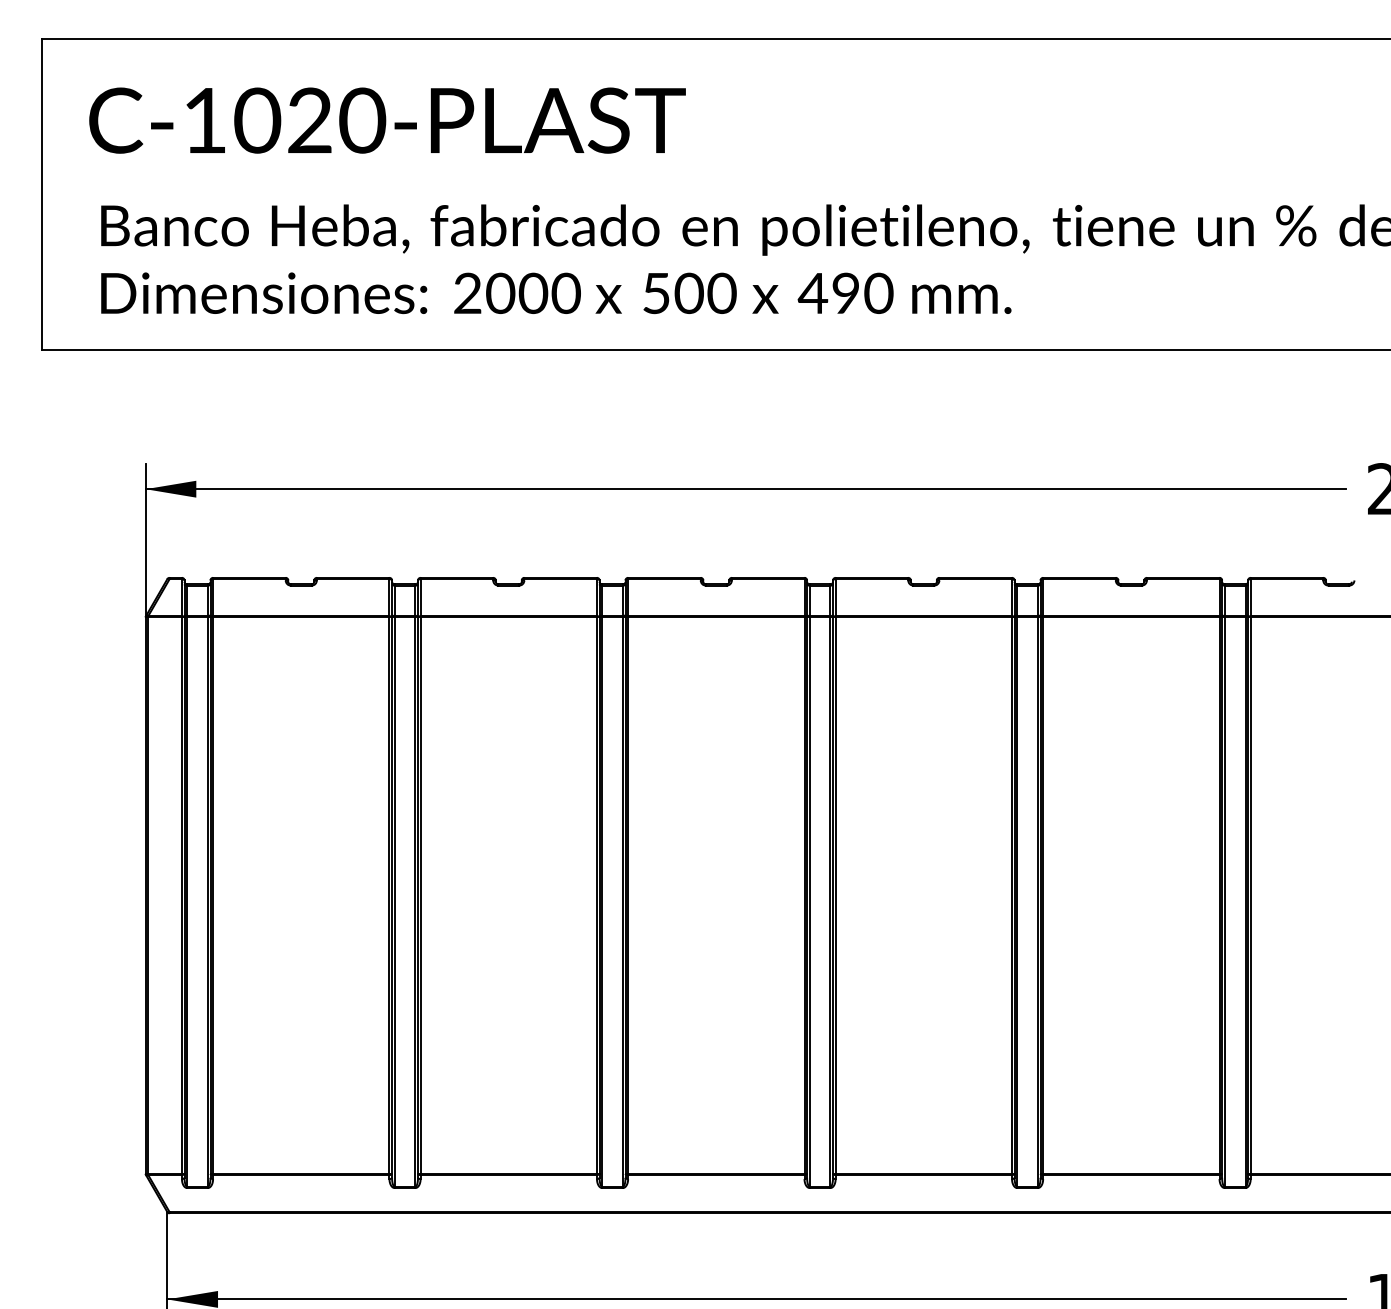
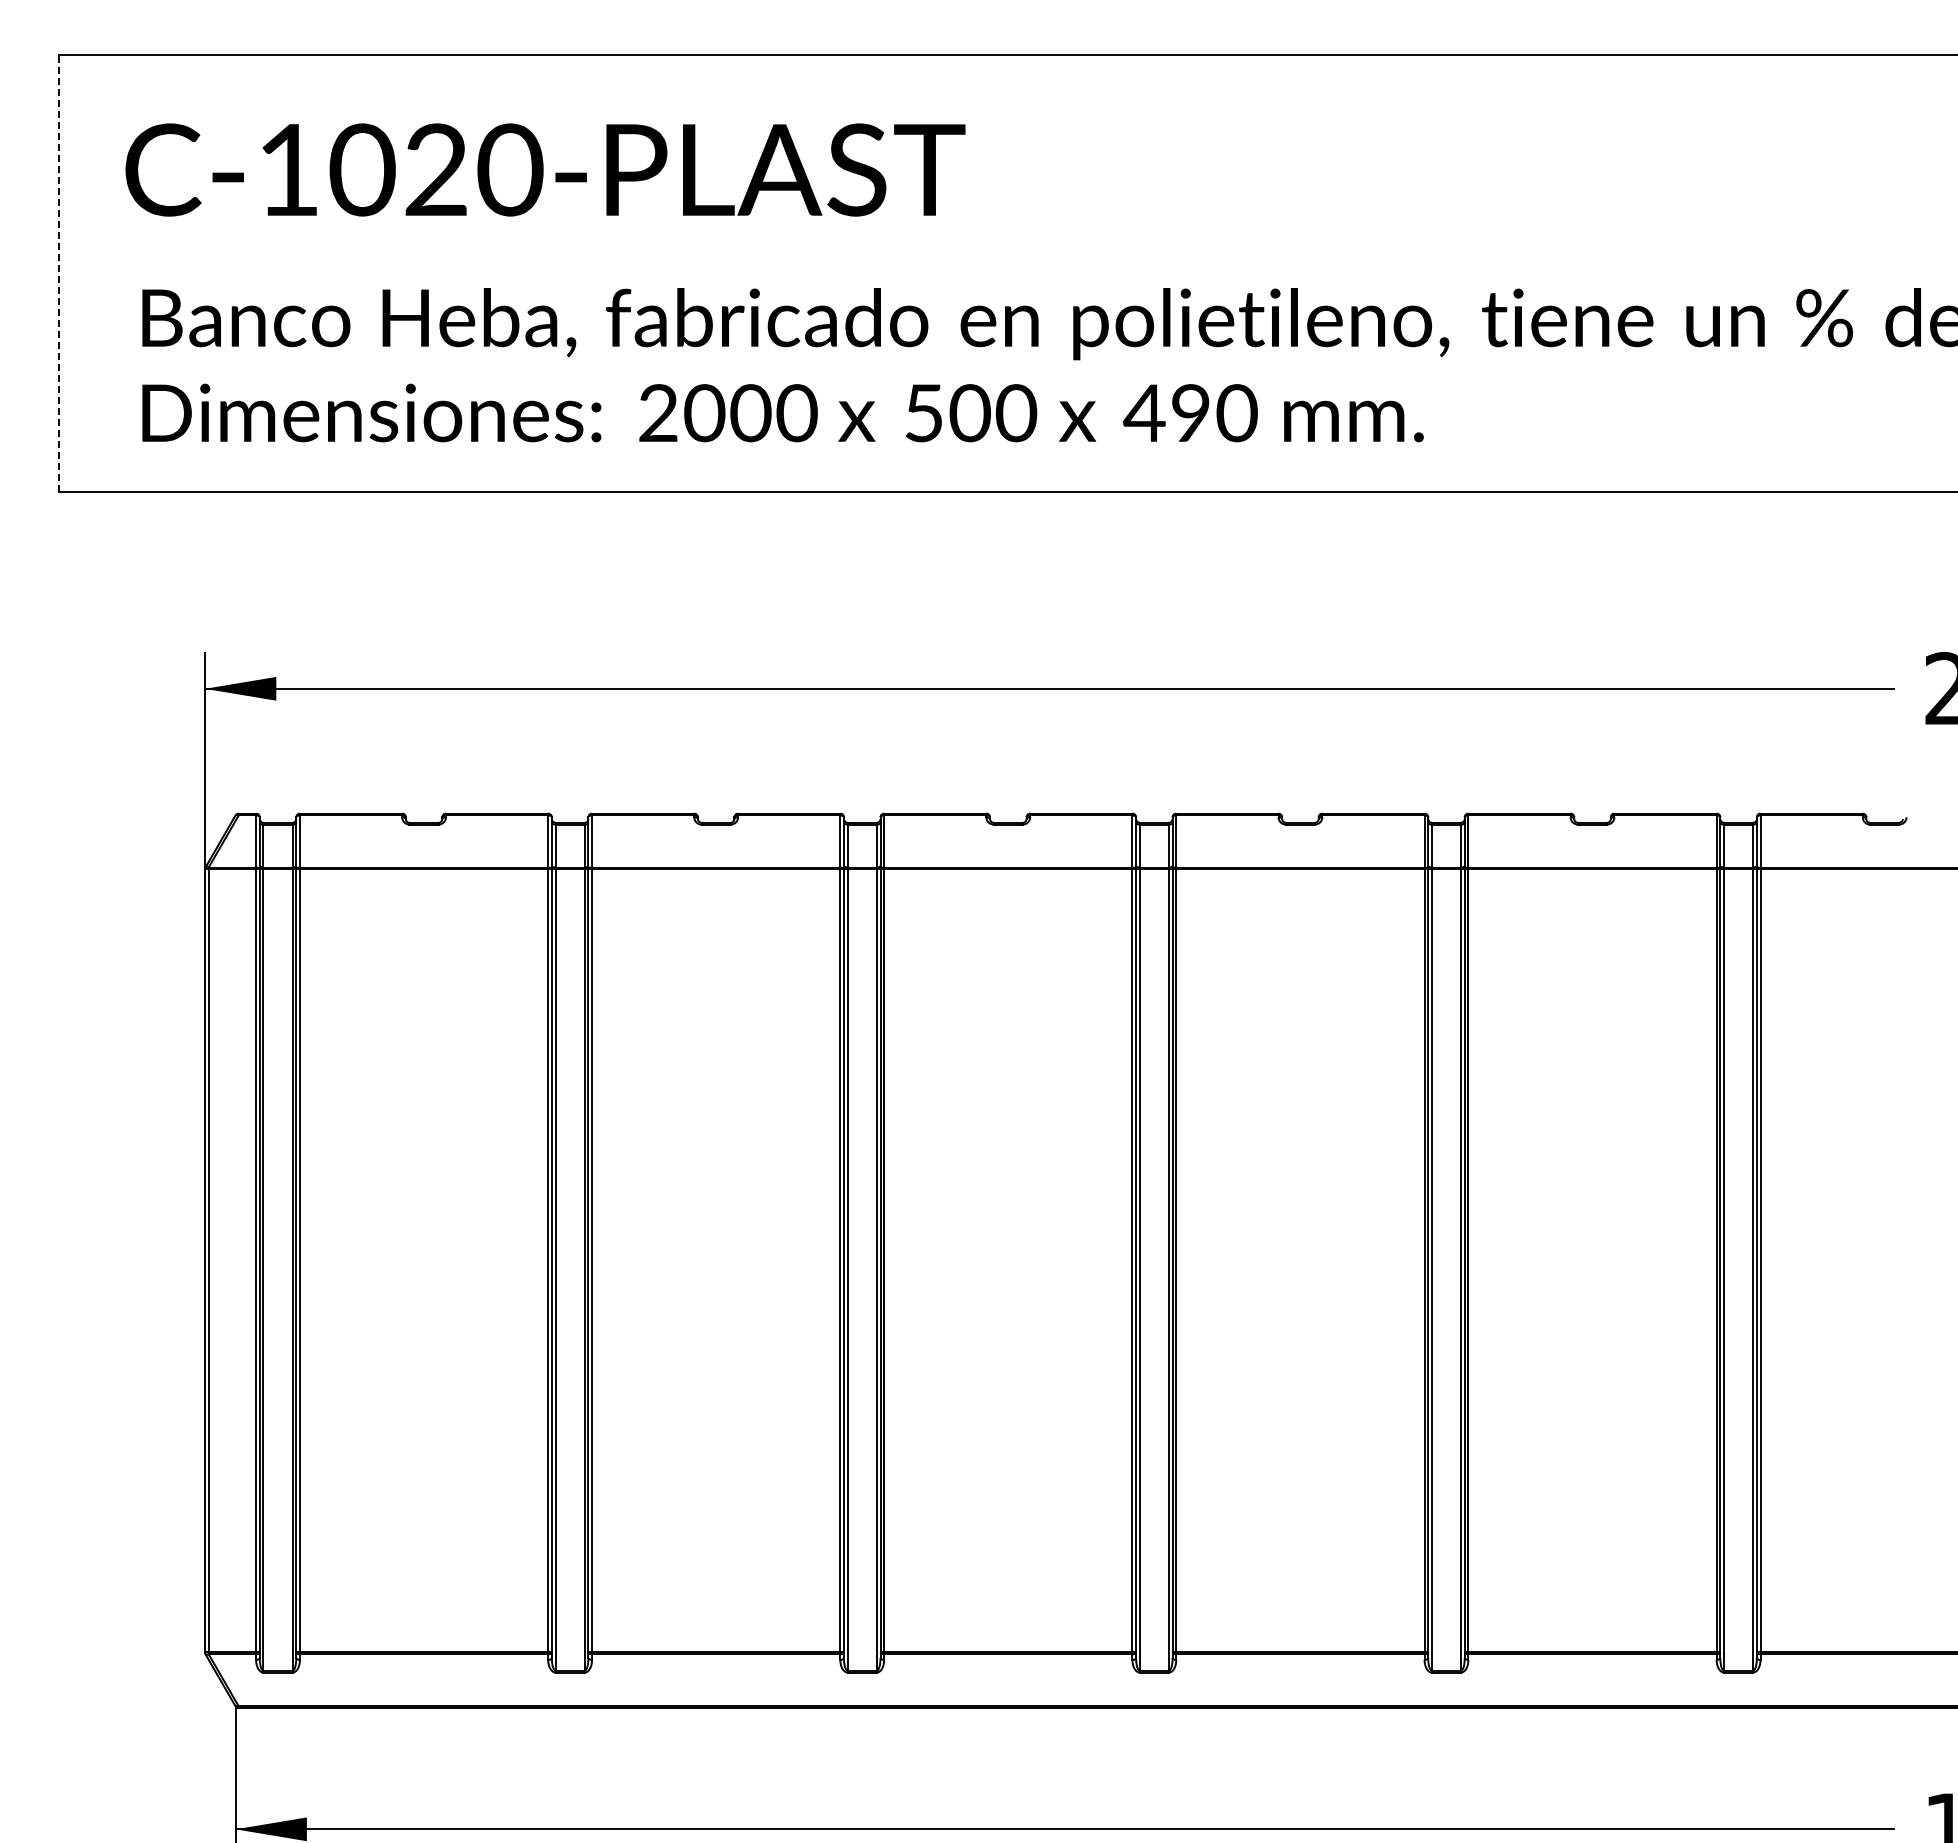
line: (41, 194) -> (58, 273), solid -> dashed

